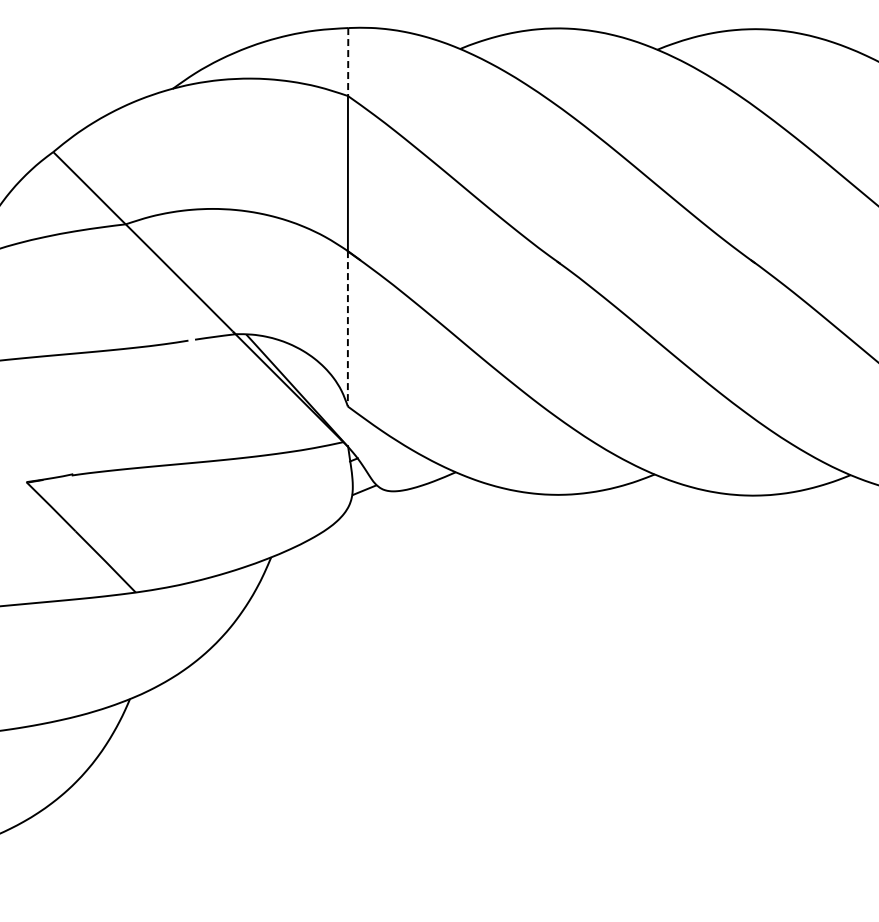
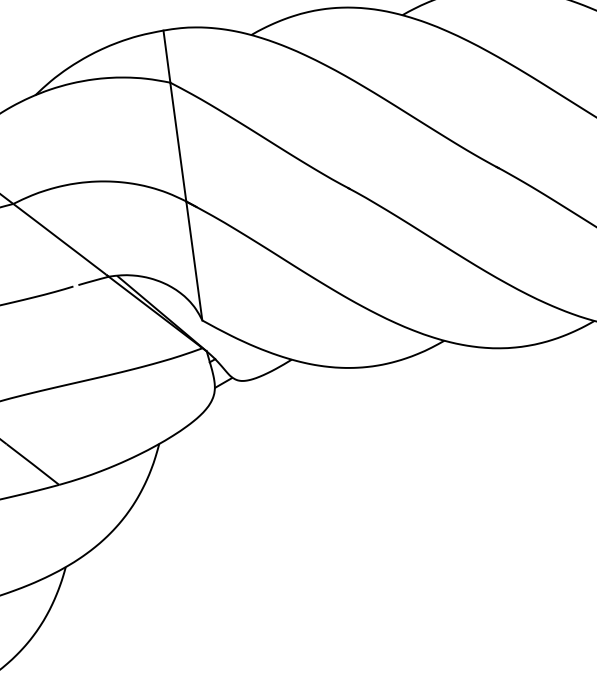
line: (348, 62) -> (167, 56), dashed -> solid
line: (347, 328) -> (193, 260), dashed -> solid

